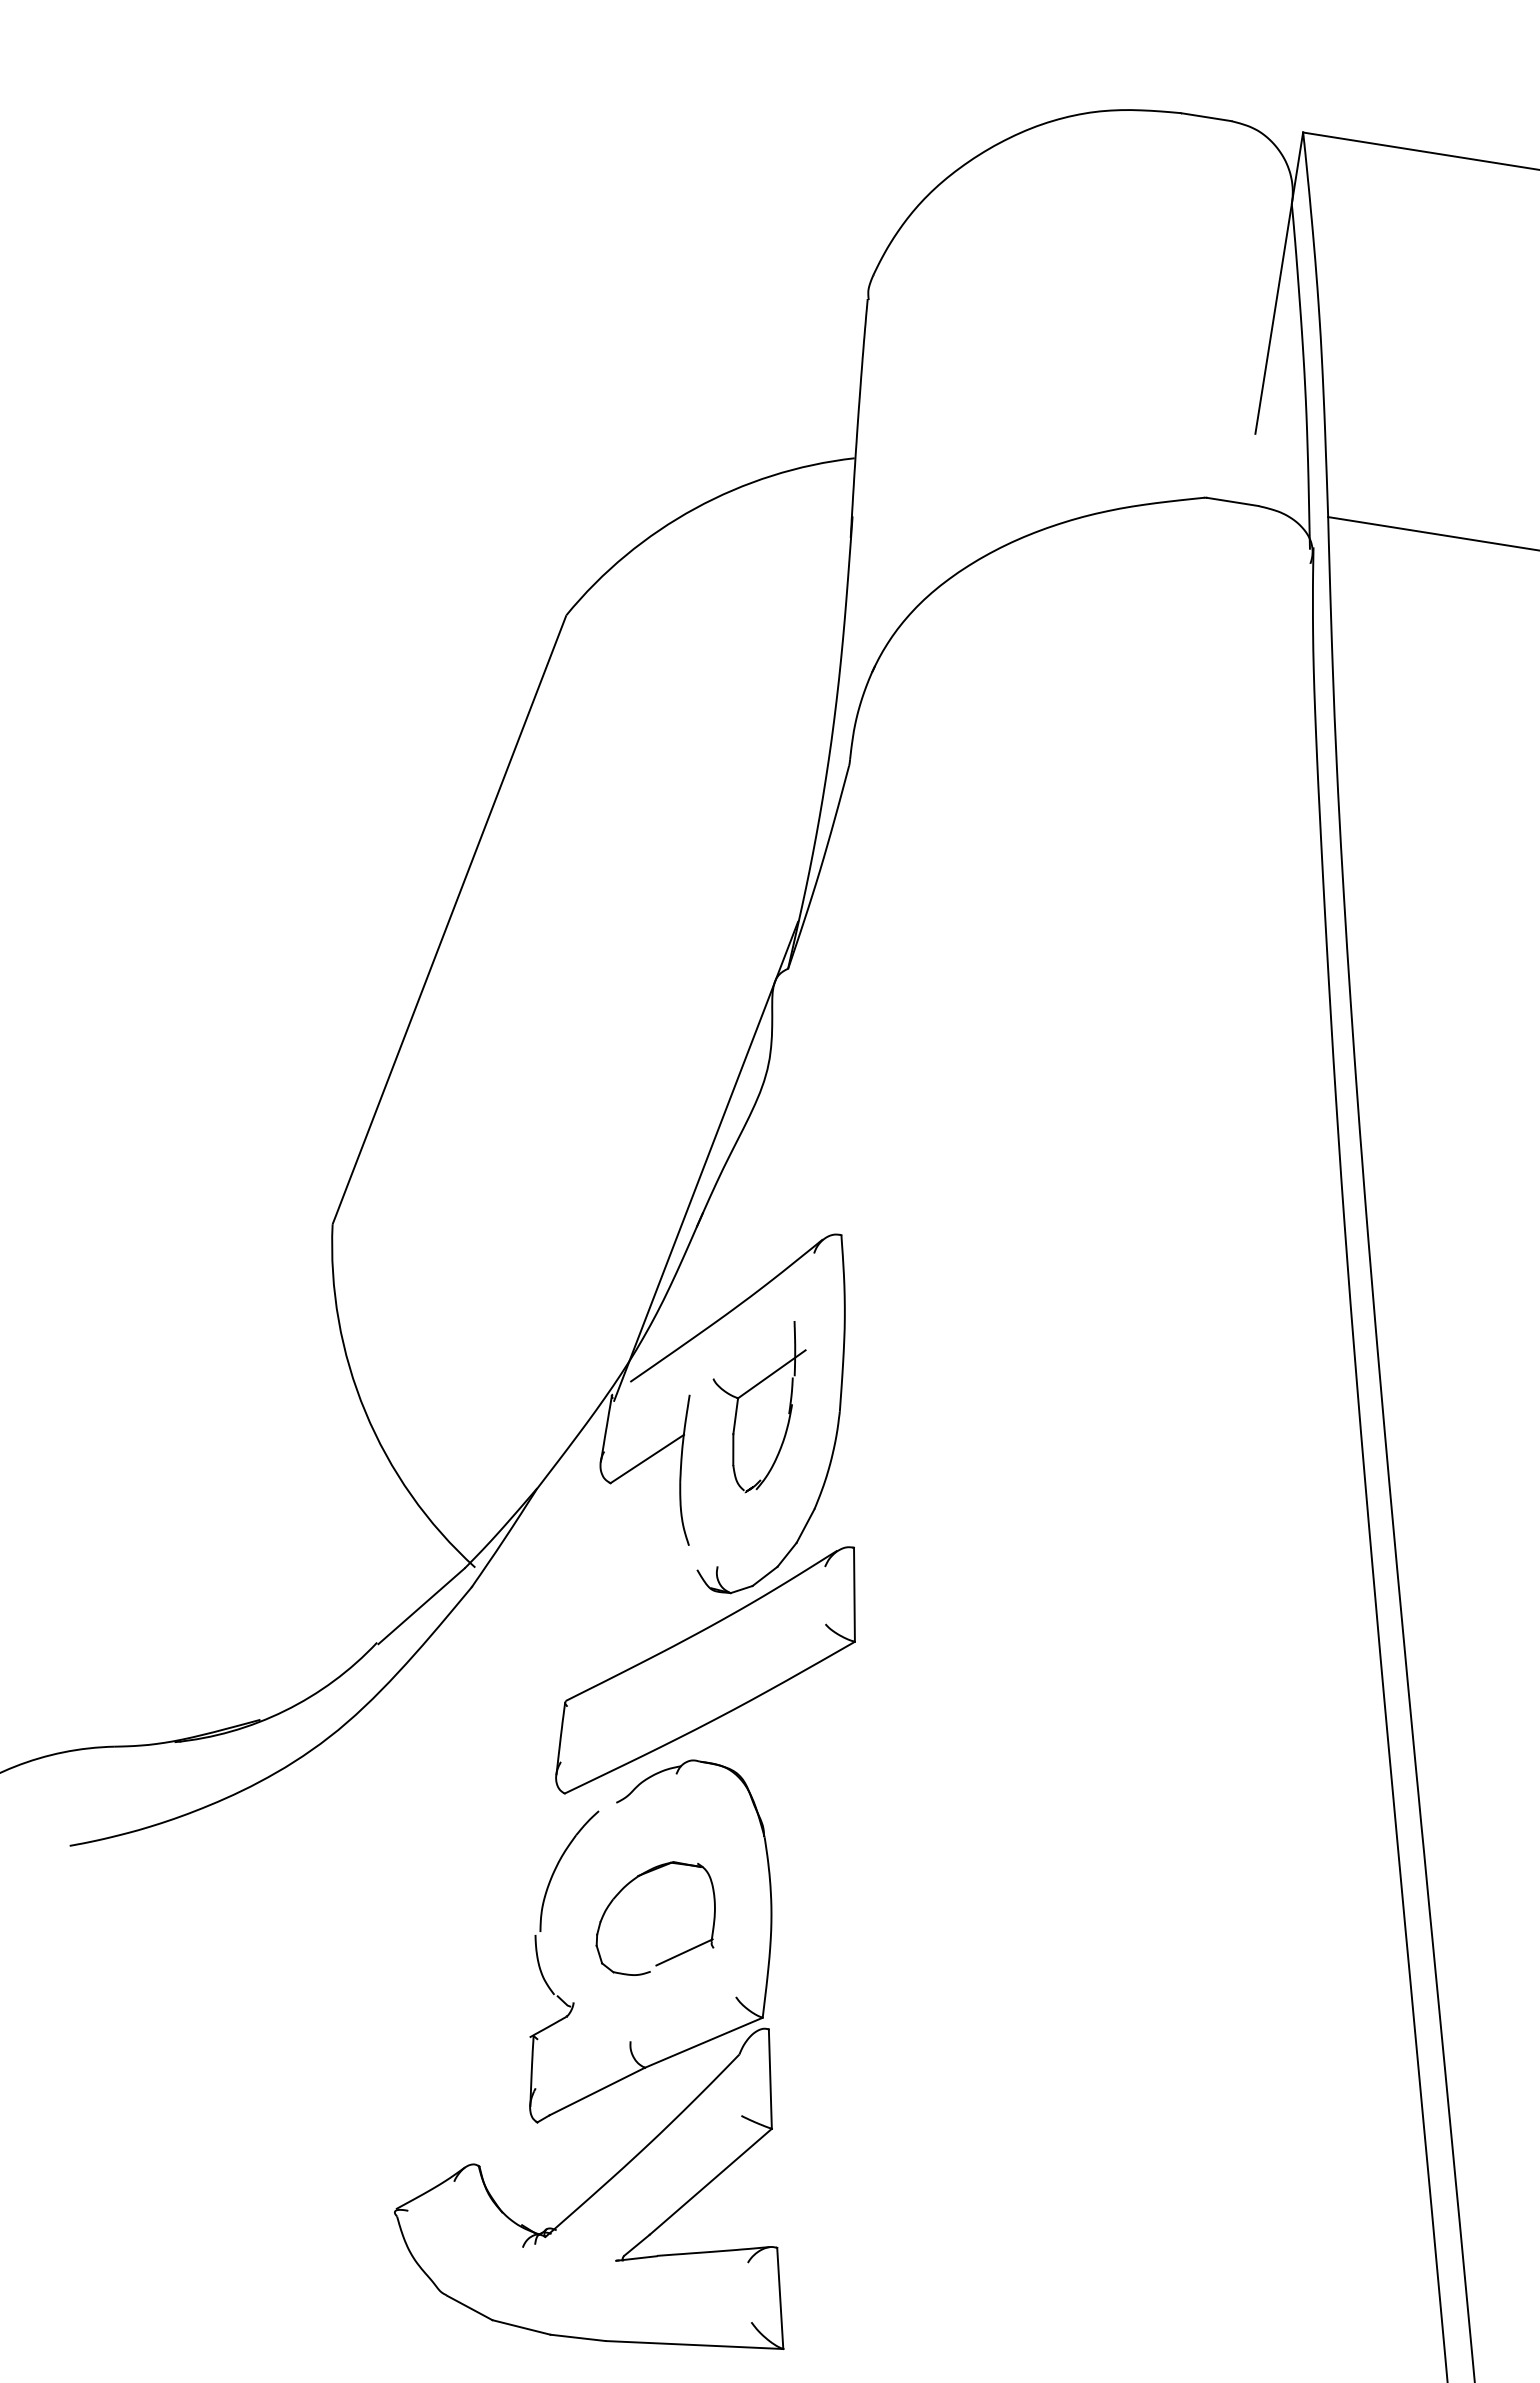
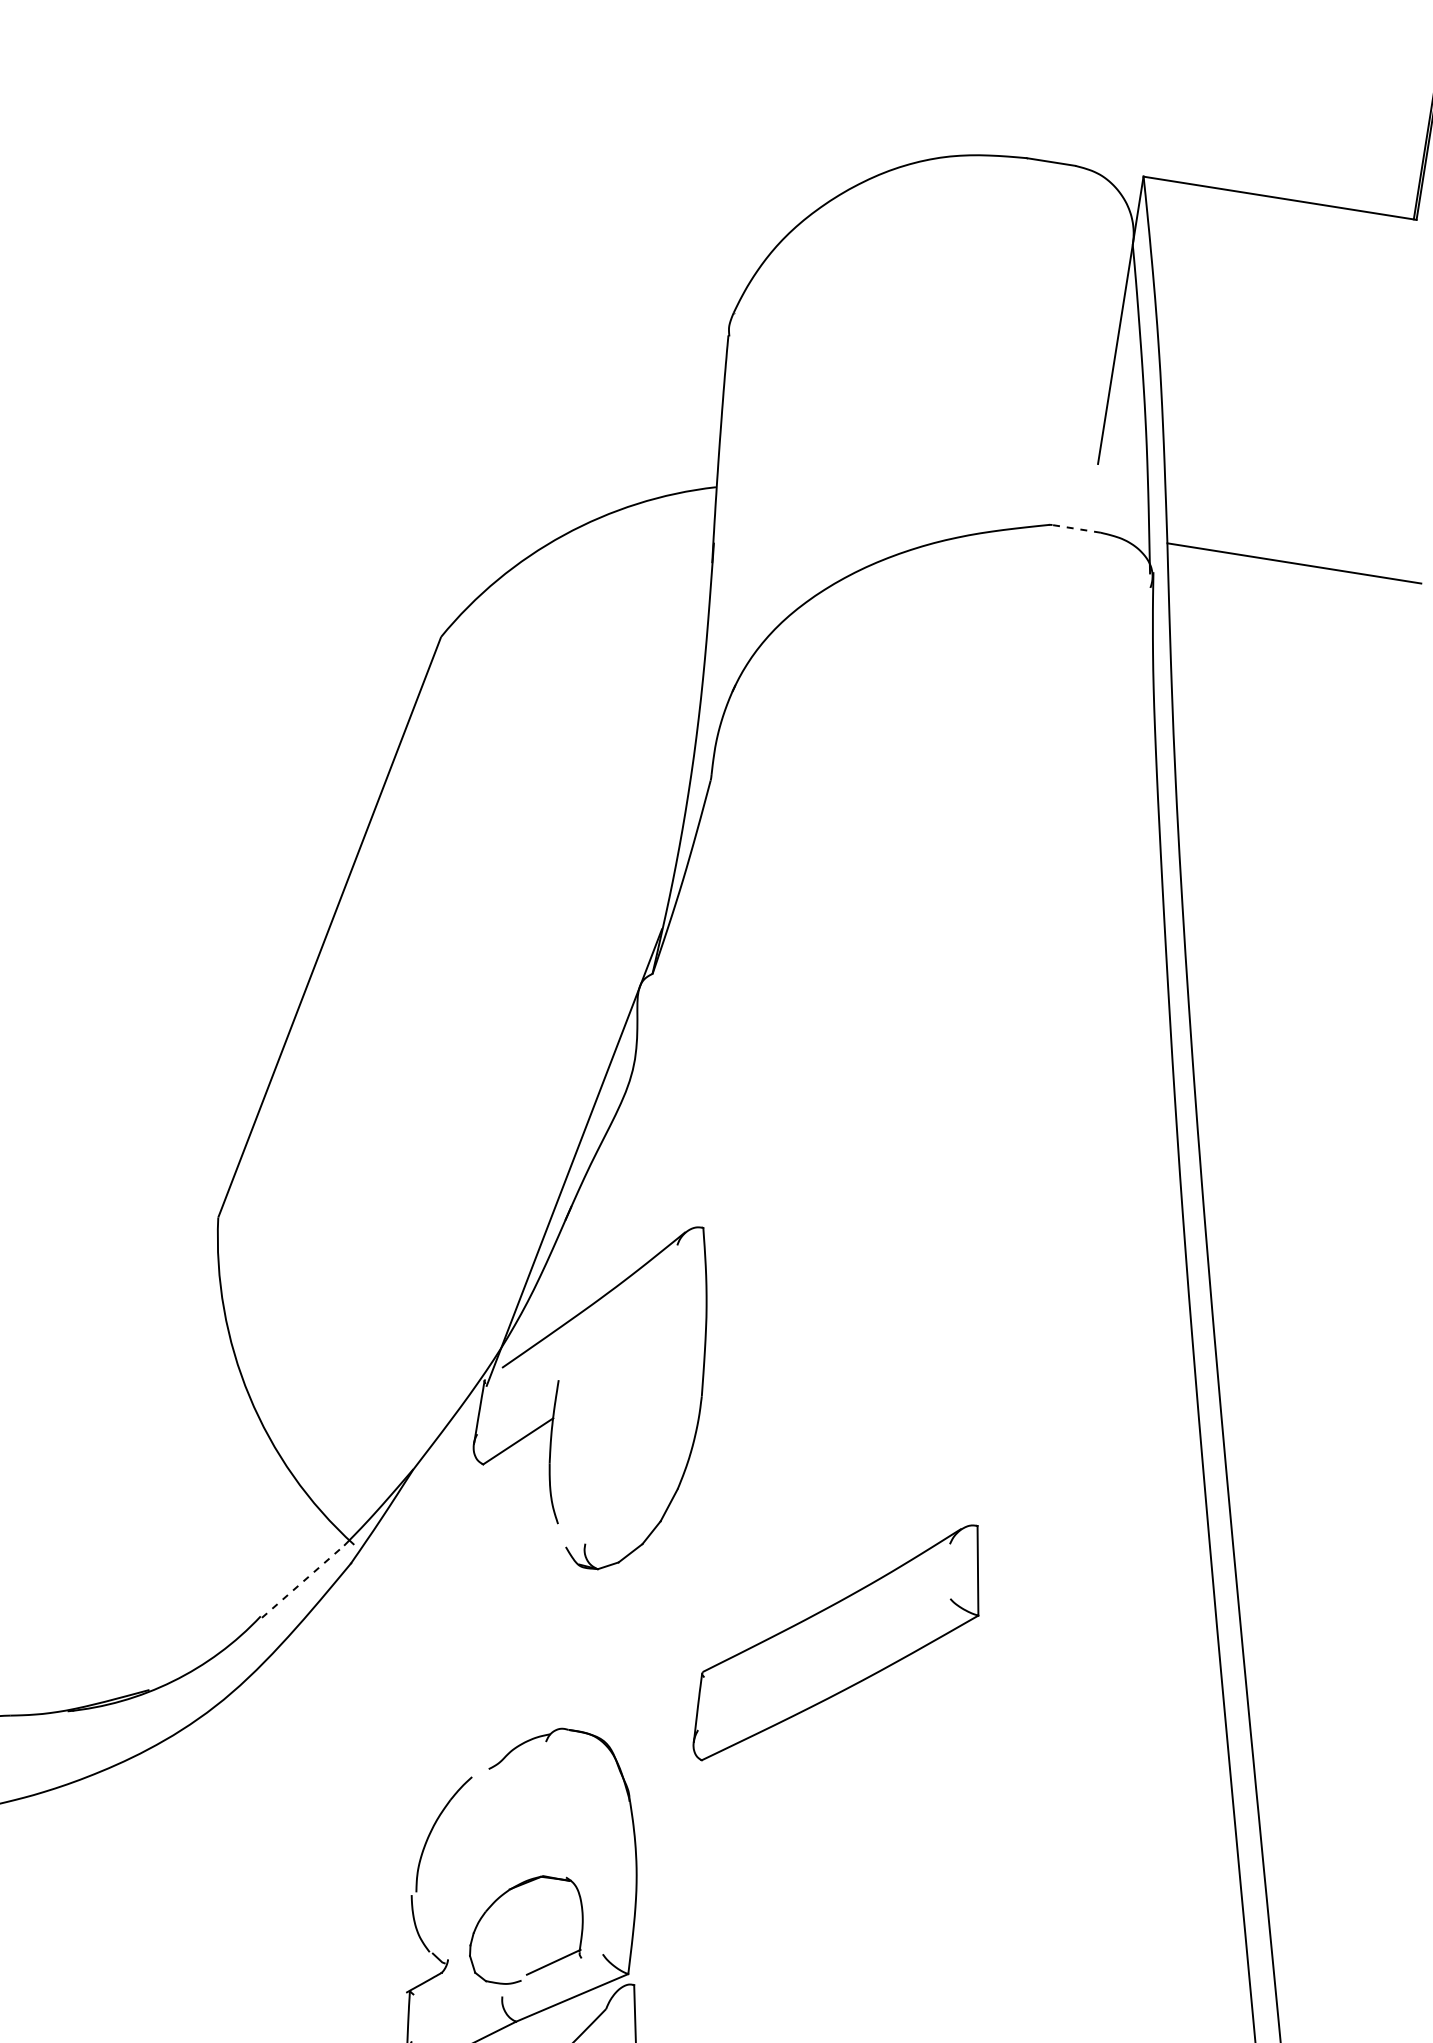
line: (1232, 501) -> (1076, 528), solid -> dashed
part: (759, 1407) -> (625, 1392), removed
line: (421, 1605) -> (303, 1581), solid -> dashed
part: (705, 1670) -> (835, 1642), moved
part: (670, 1957) -> (540, 1967), moved

